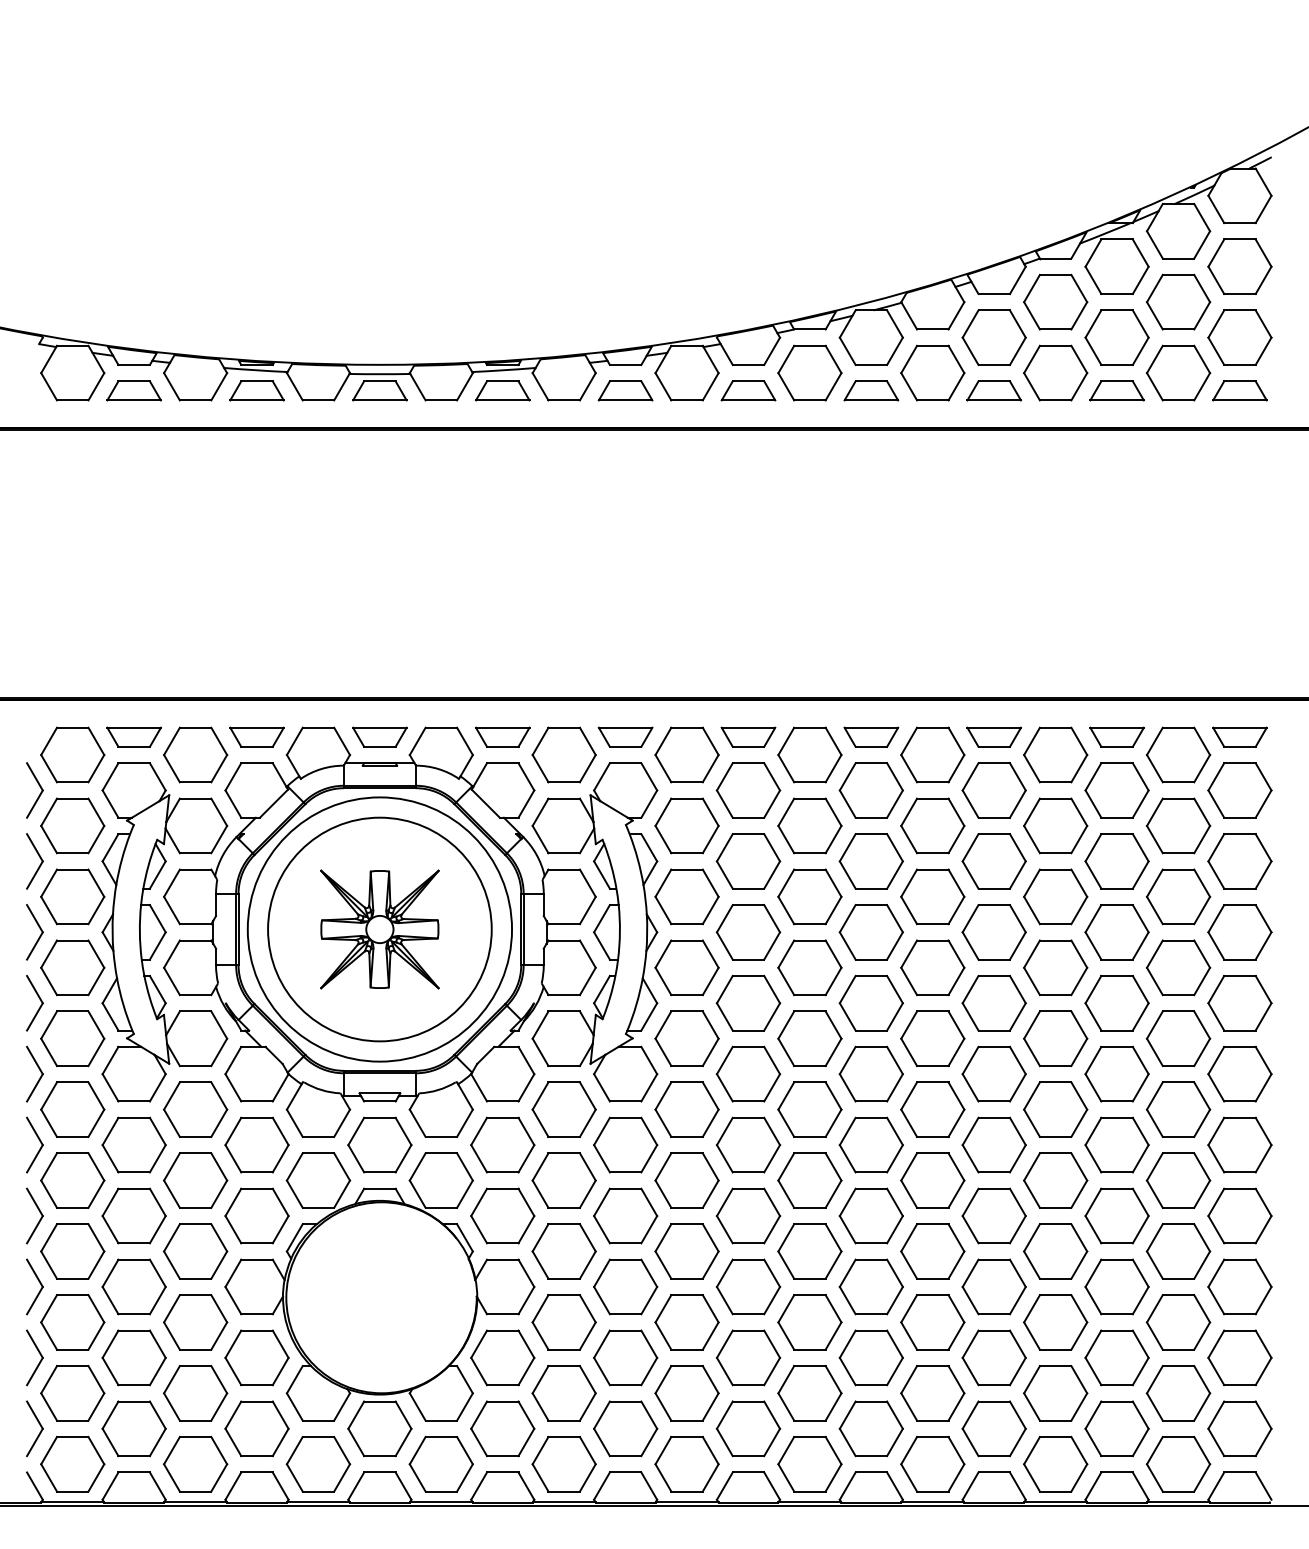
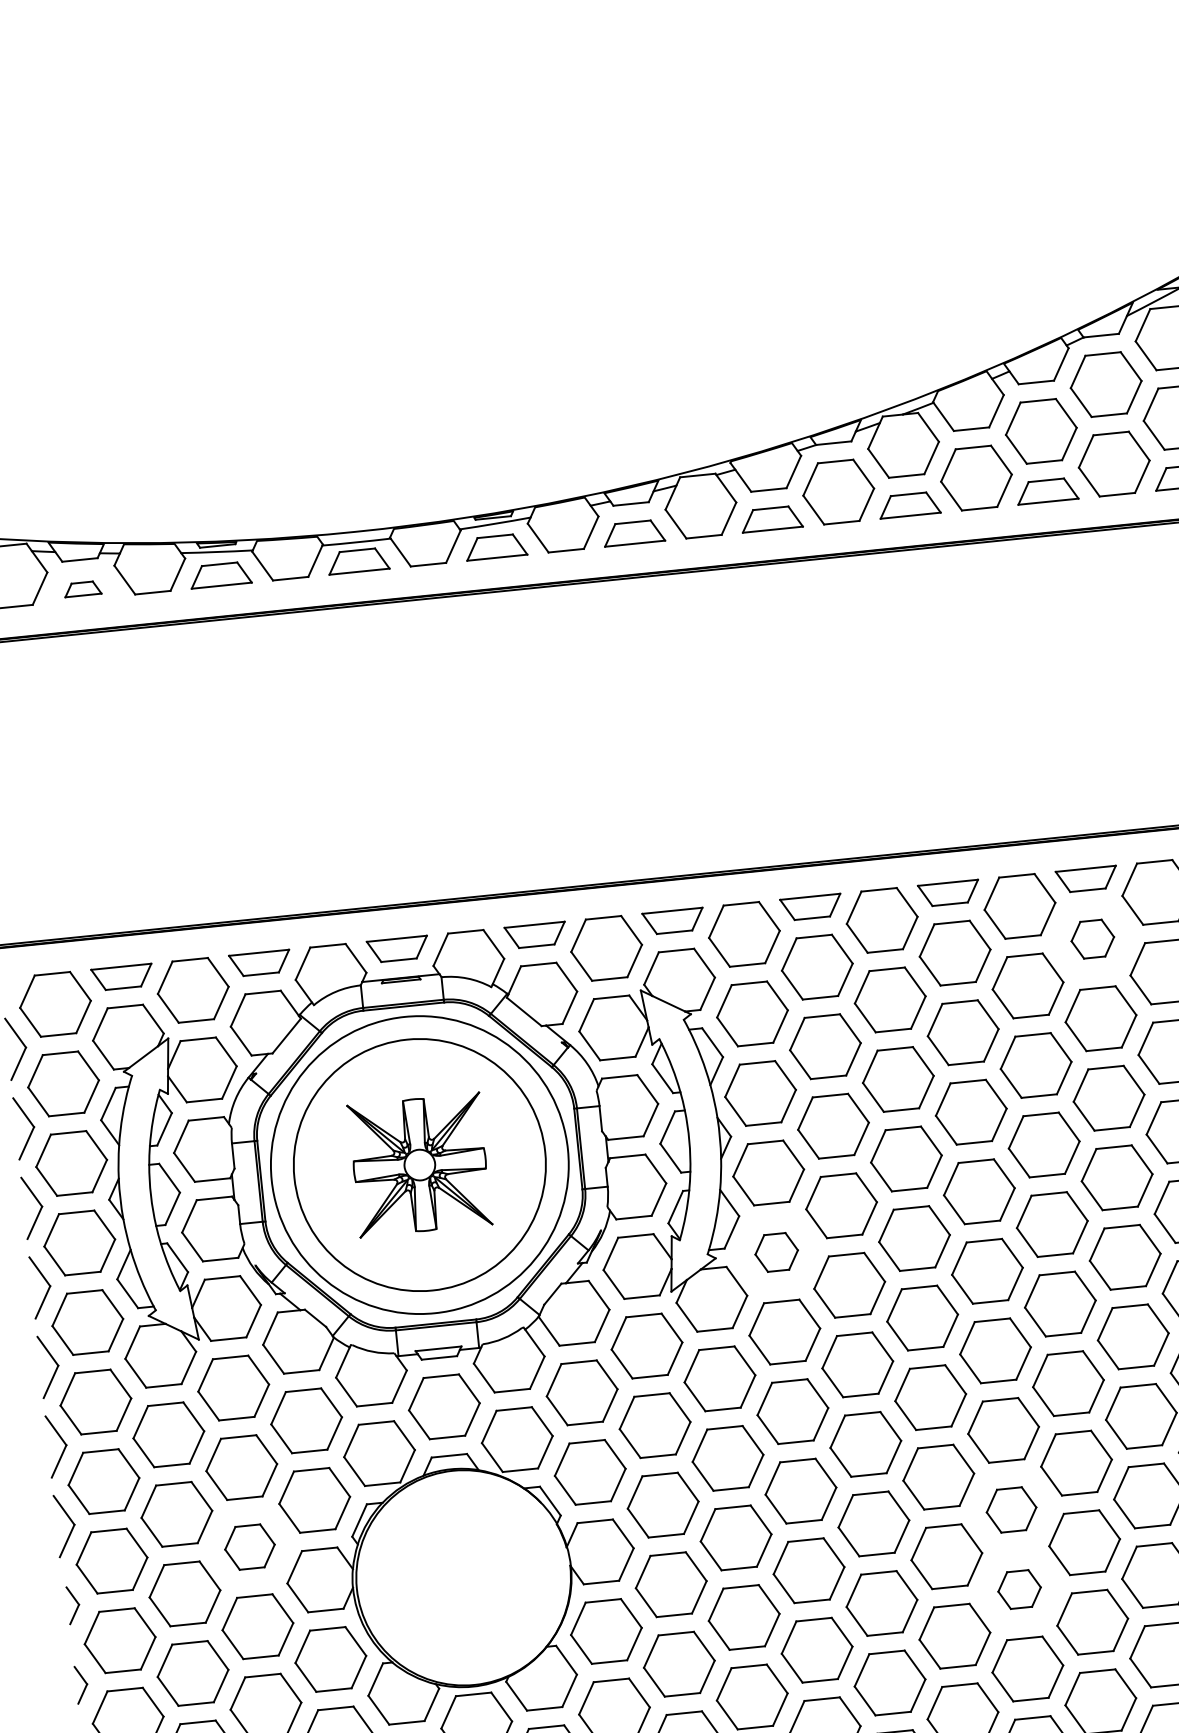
part: (133, 390) -> (82, 588), size x0.6
part: (993, 790) -> (1092, 939), size x0.6
part: (686, 1038) -> (776, 1252), size x0.6
part: (195, 1251) -> (249, 1547), size x0.7
part: (34, 1286) -> (73, 1604), size x0.6
part: (870, 1286) -> (1010, 1509), size x0.7
part: (34, 1357) -> (81, 1684), size x0.6
part: (870, 1357) -> (1018, 1589), size x0.6

